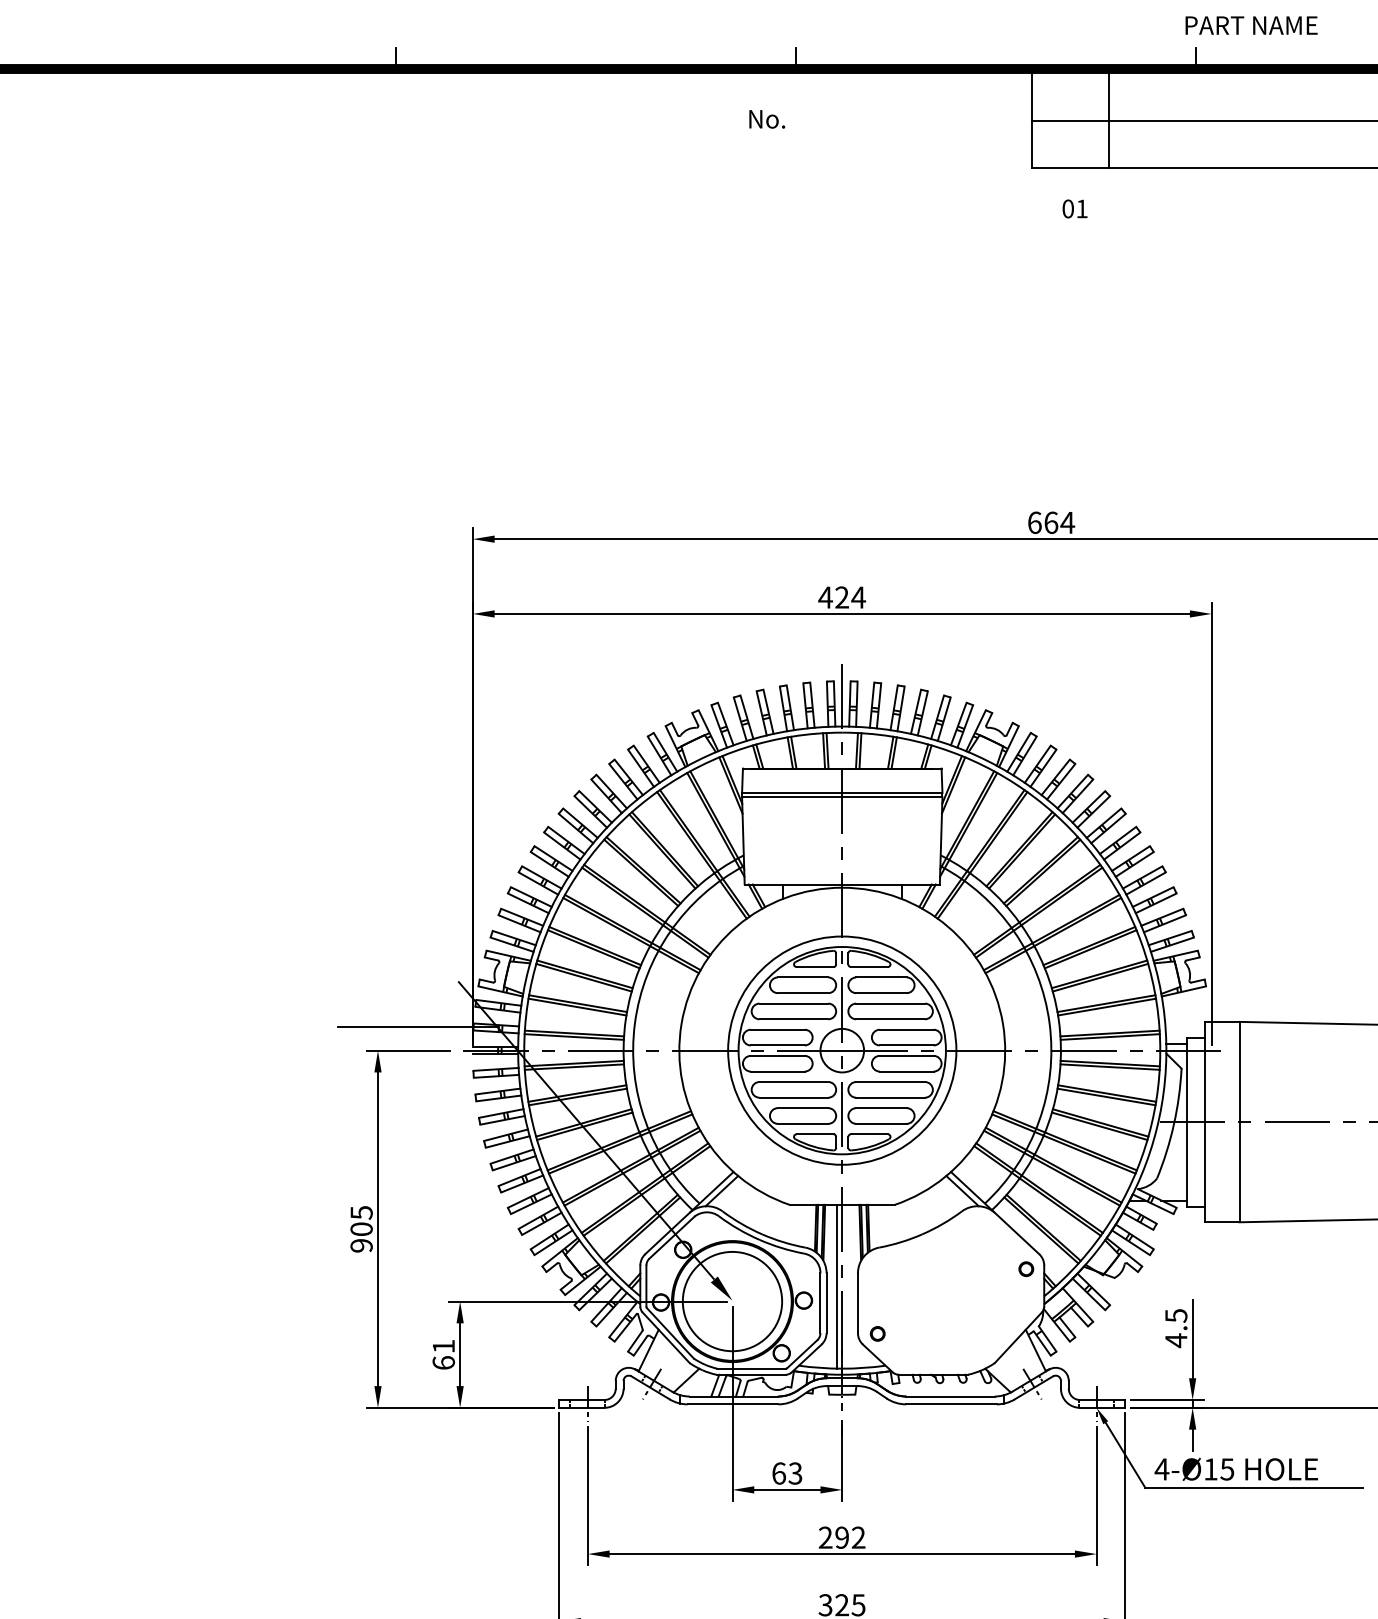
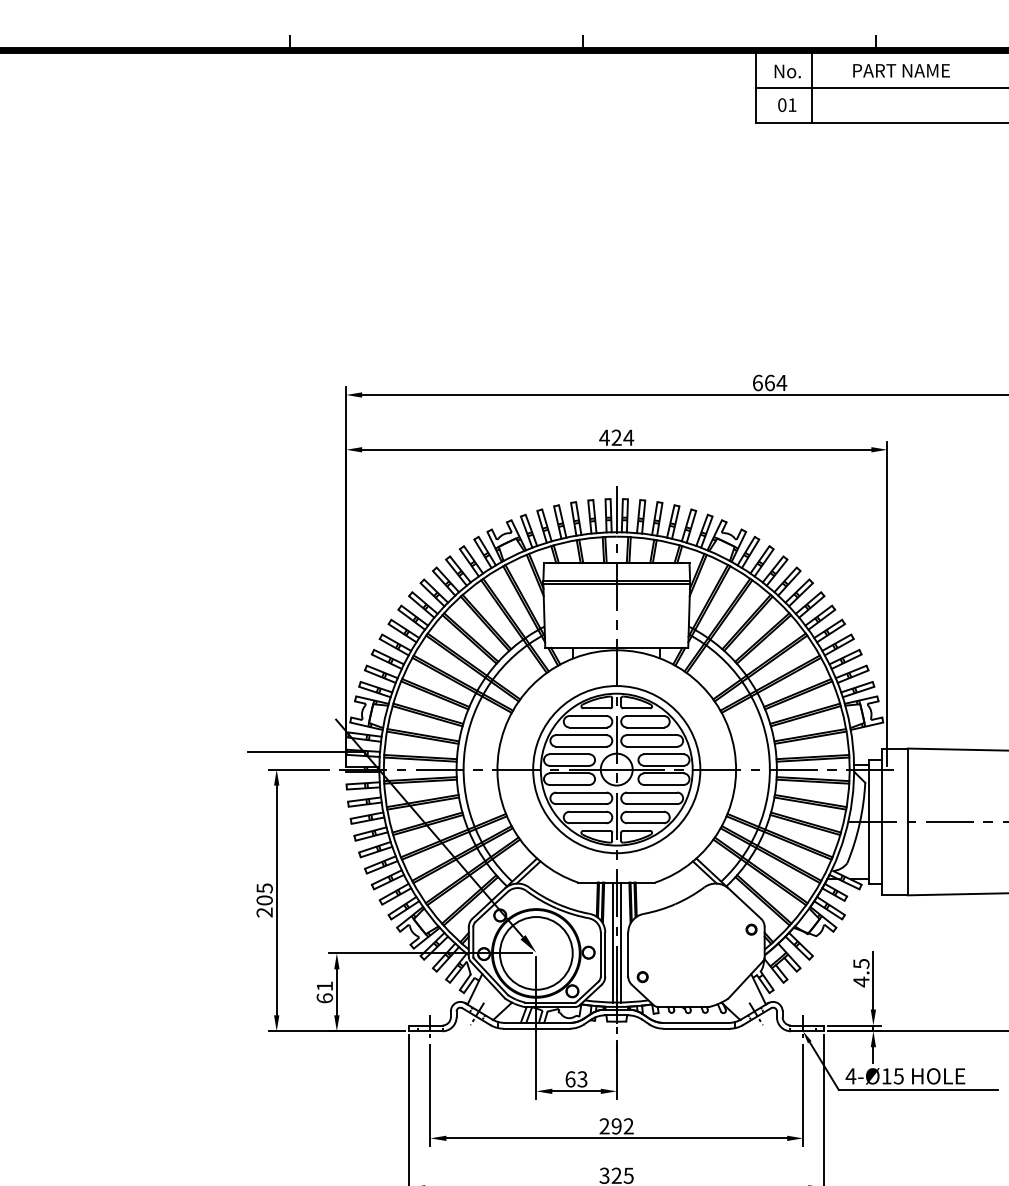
text: (1251, 25) -> (901, 70), moved
text: (766, 119) -> (787, 71), moved
text: (1075, 208) -> (787, 104), moved
text: (361, 1245) -> (264, 912), 905 -> 205
line: (847, 1286) -> (620, 942), added

